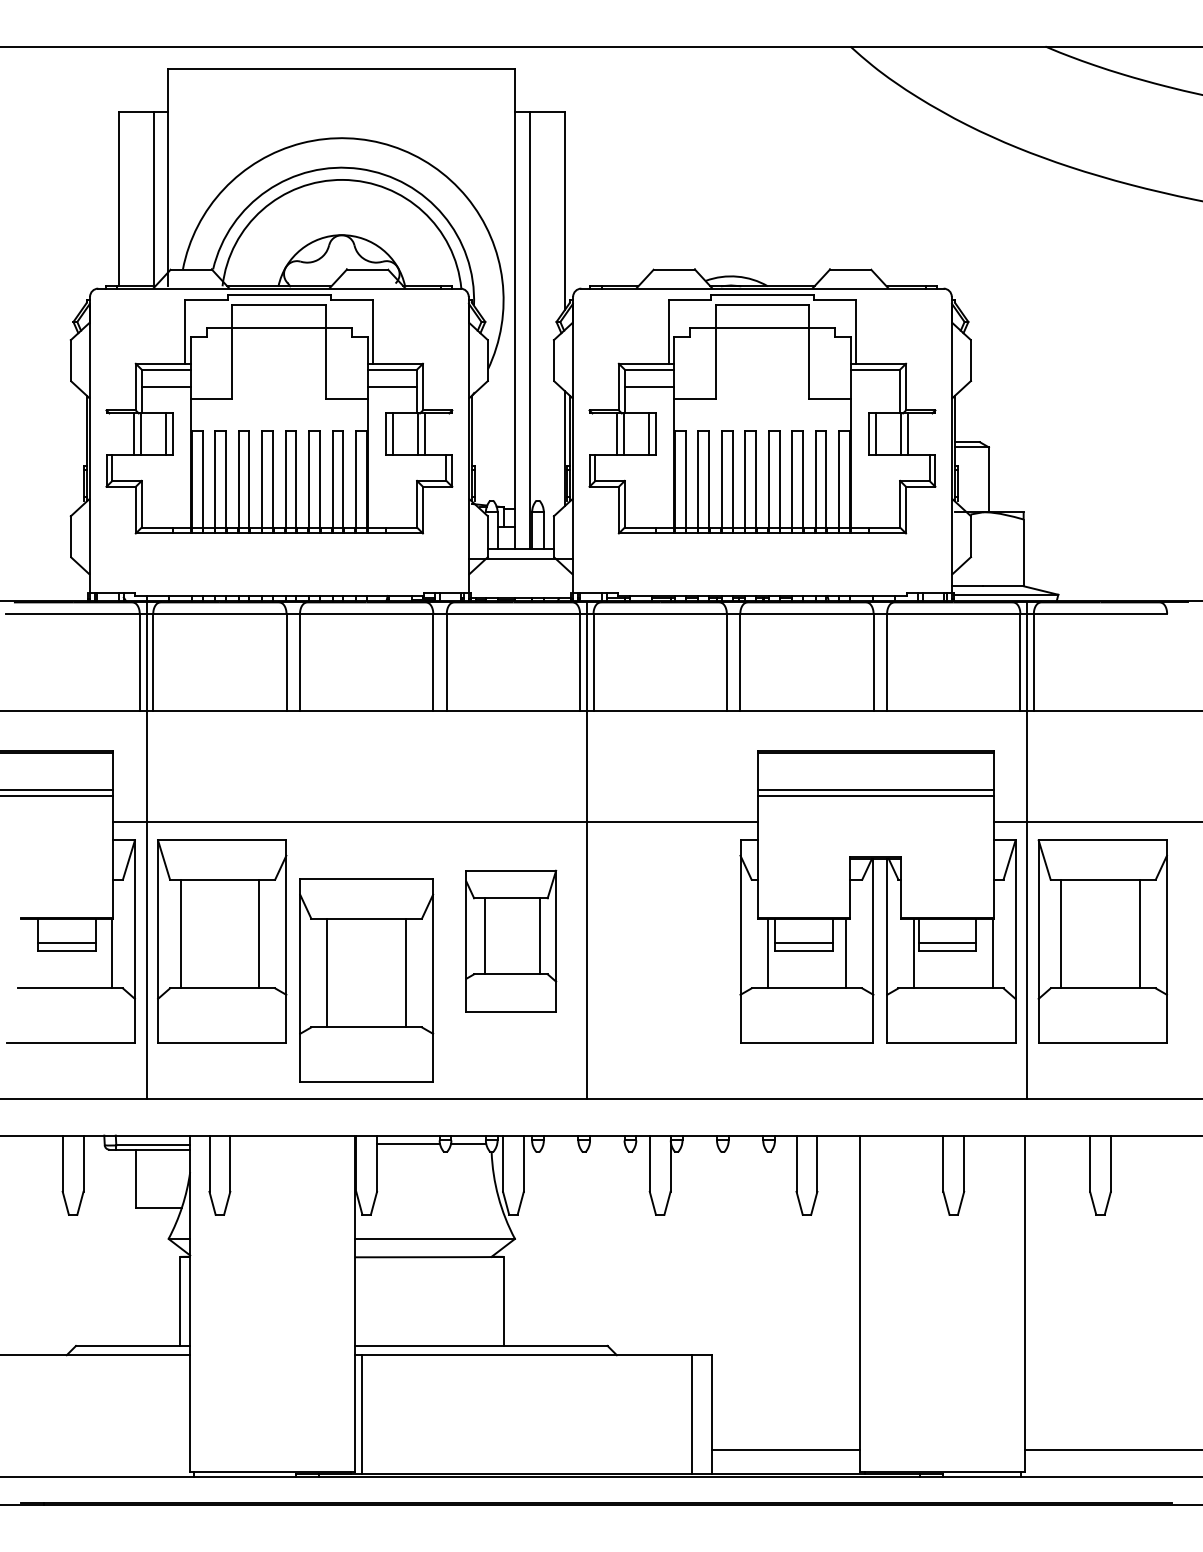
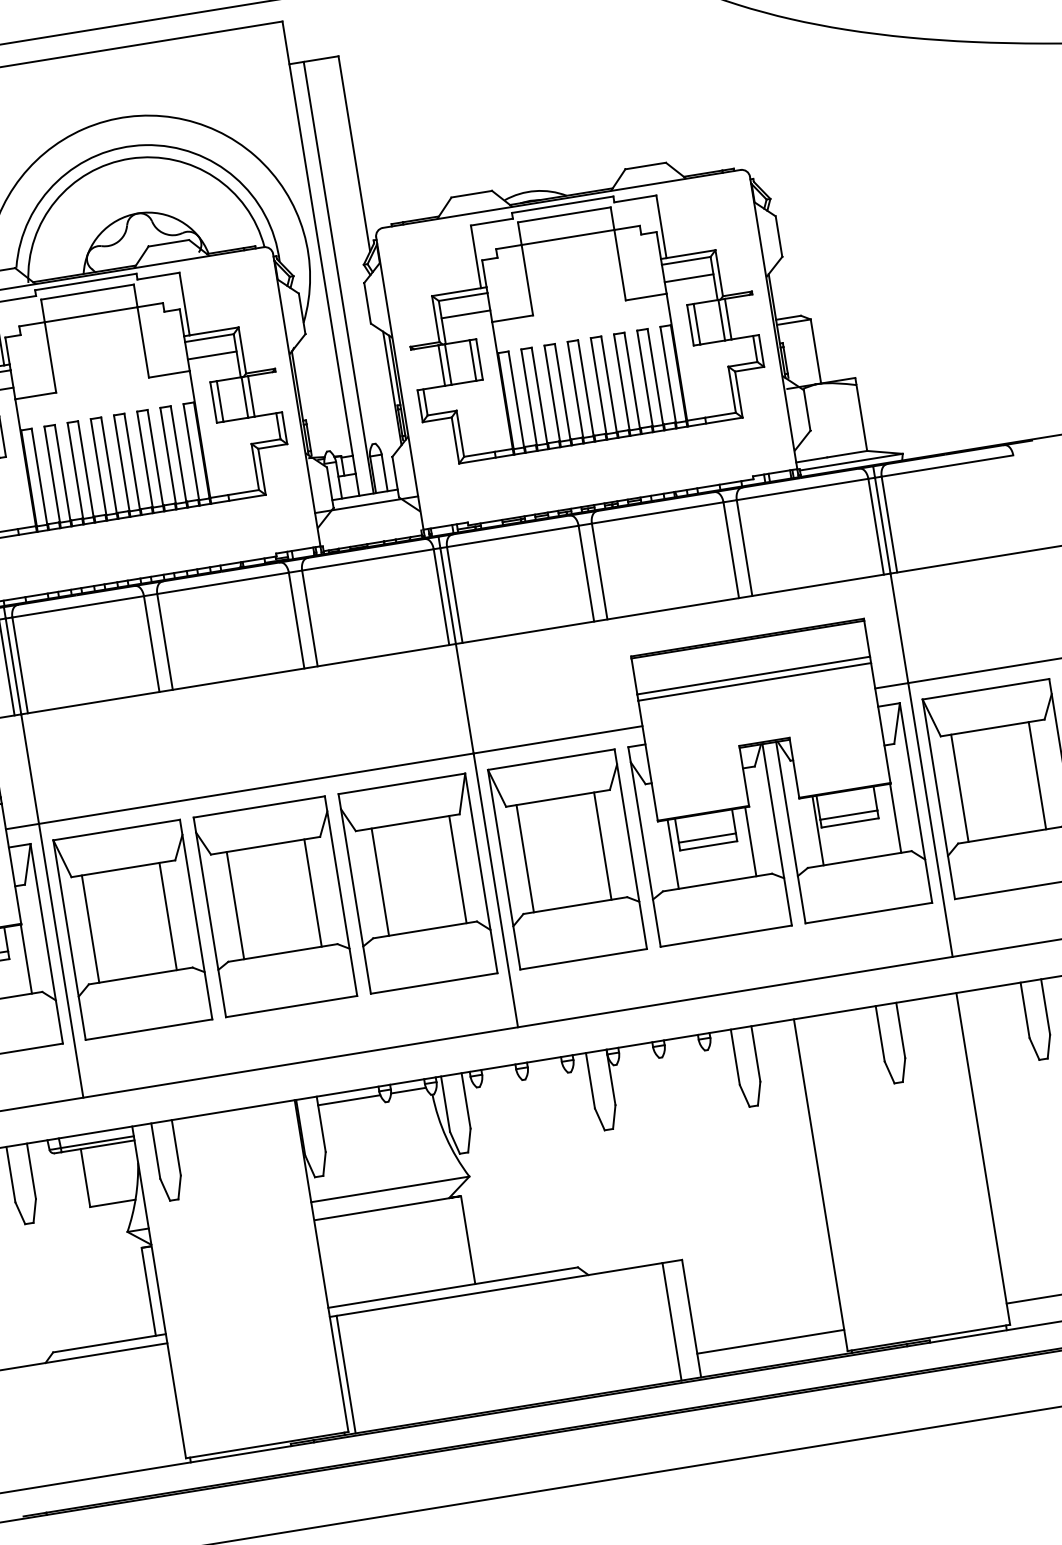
line: (875, 387) -> (689, 278), added
part: (511, 941) -> (418, 883), size x1.43
part: (662, 941) -> (567, 859), added
part: (366, 980) -> (275, 906), moved

